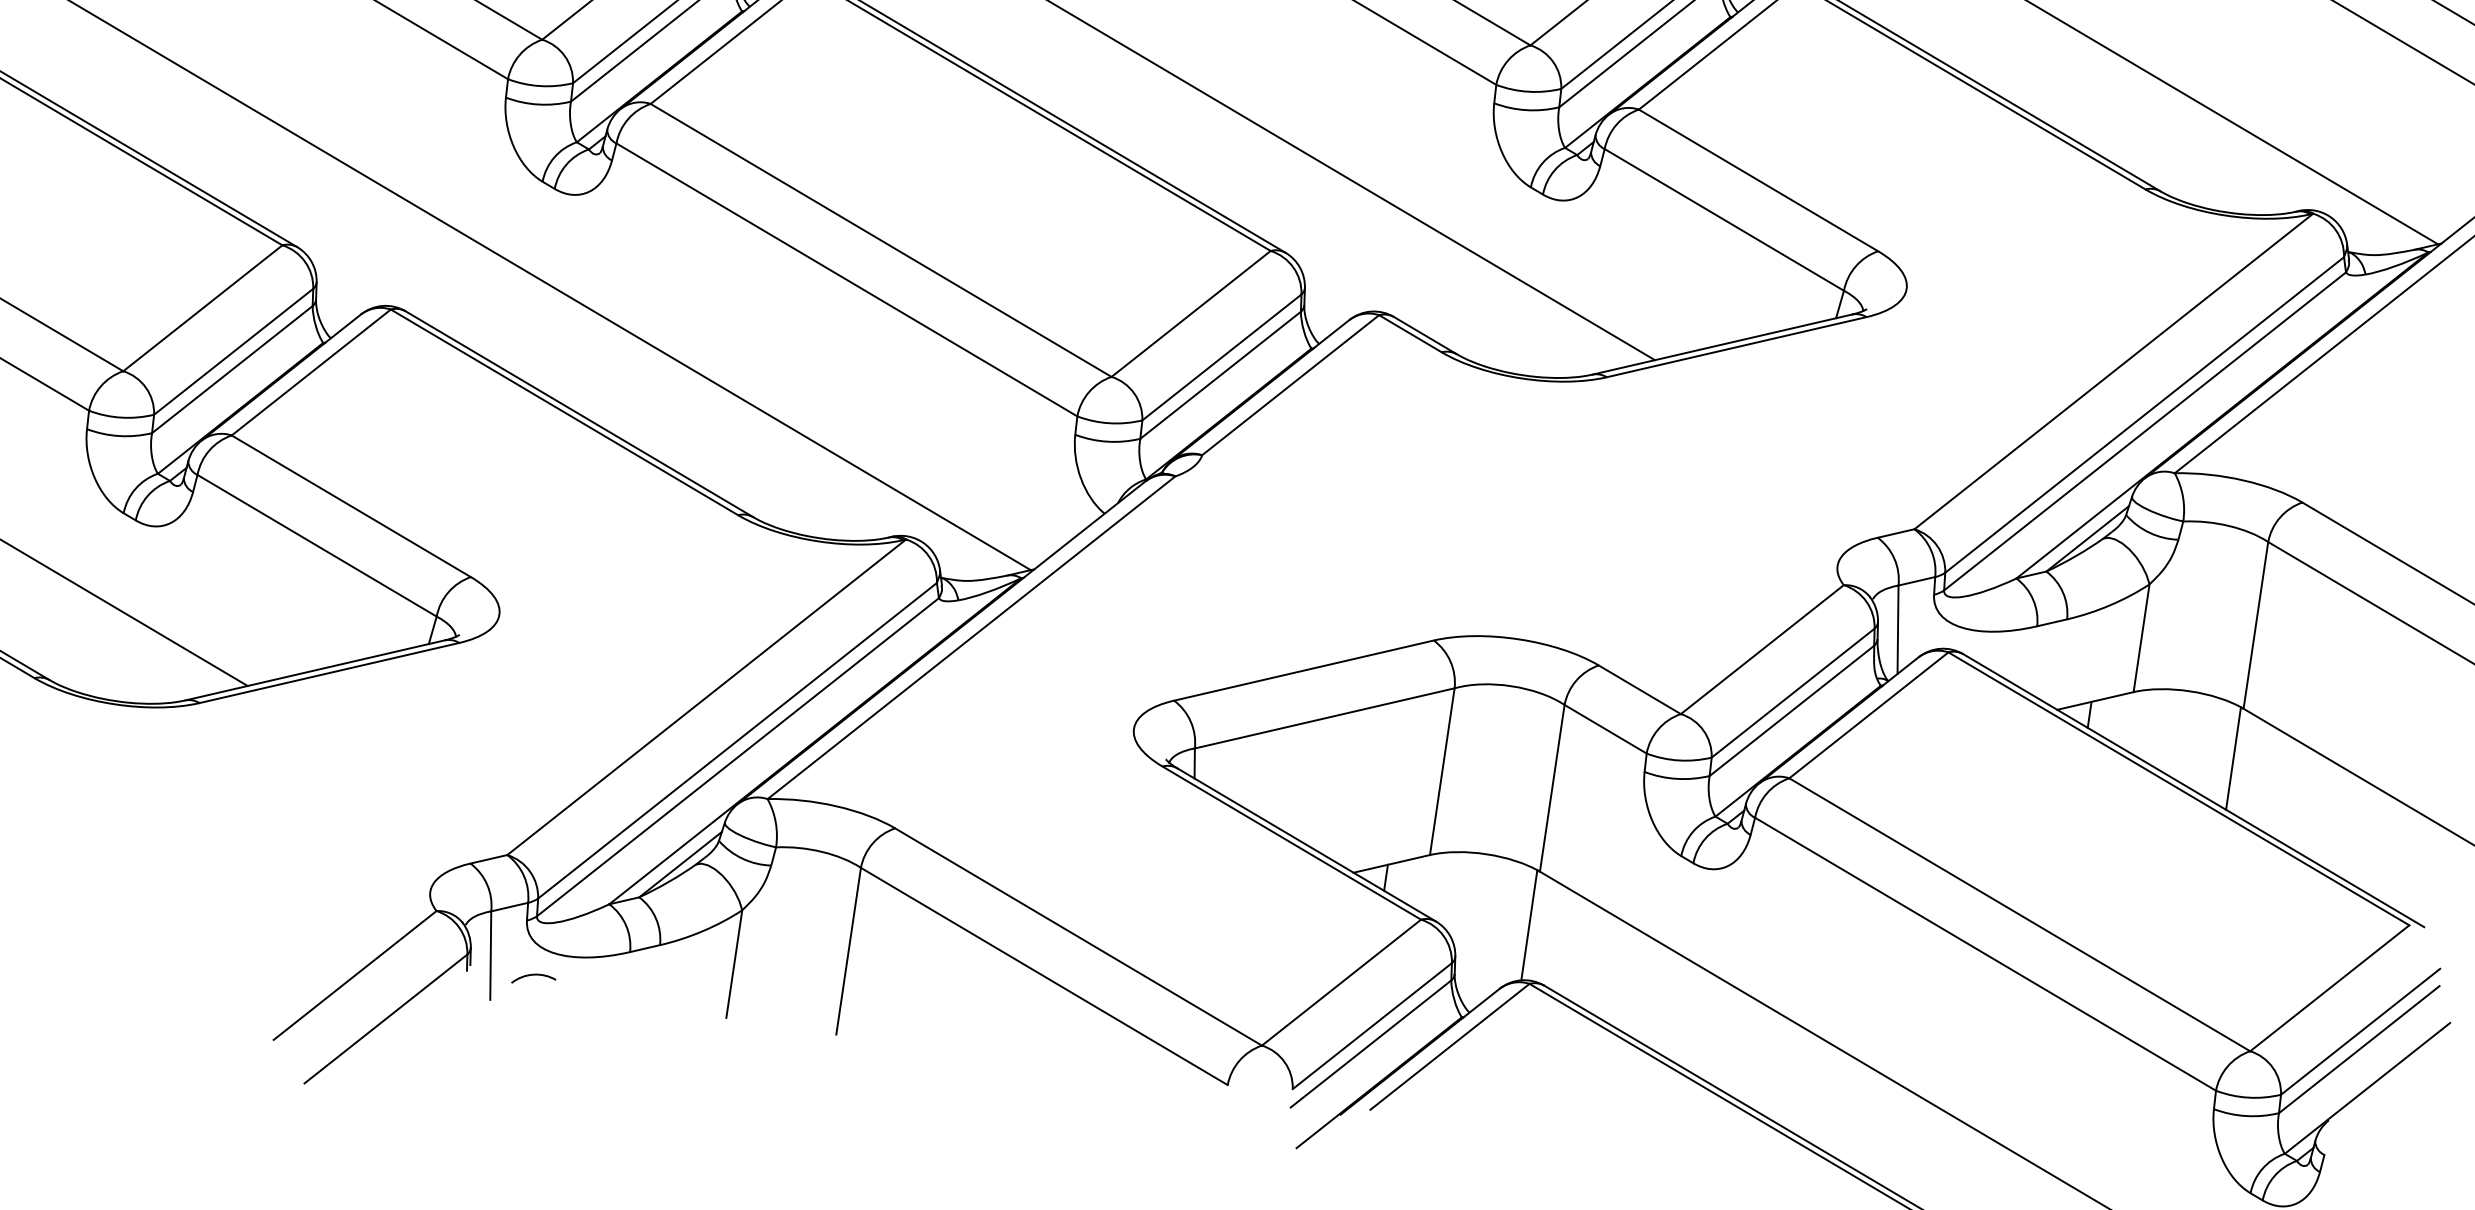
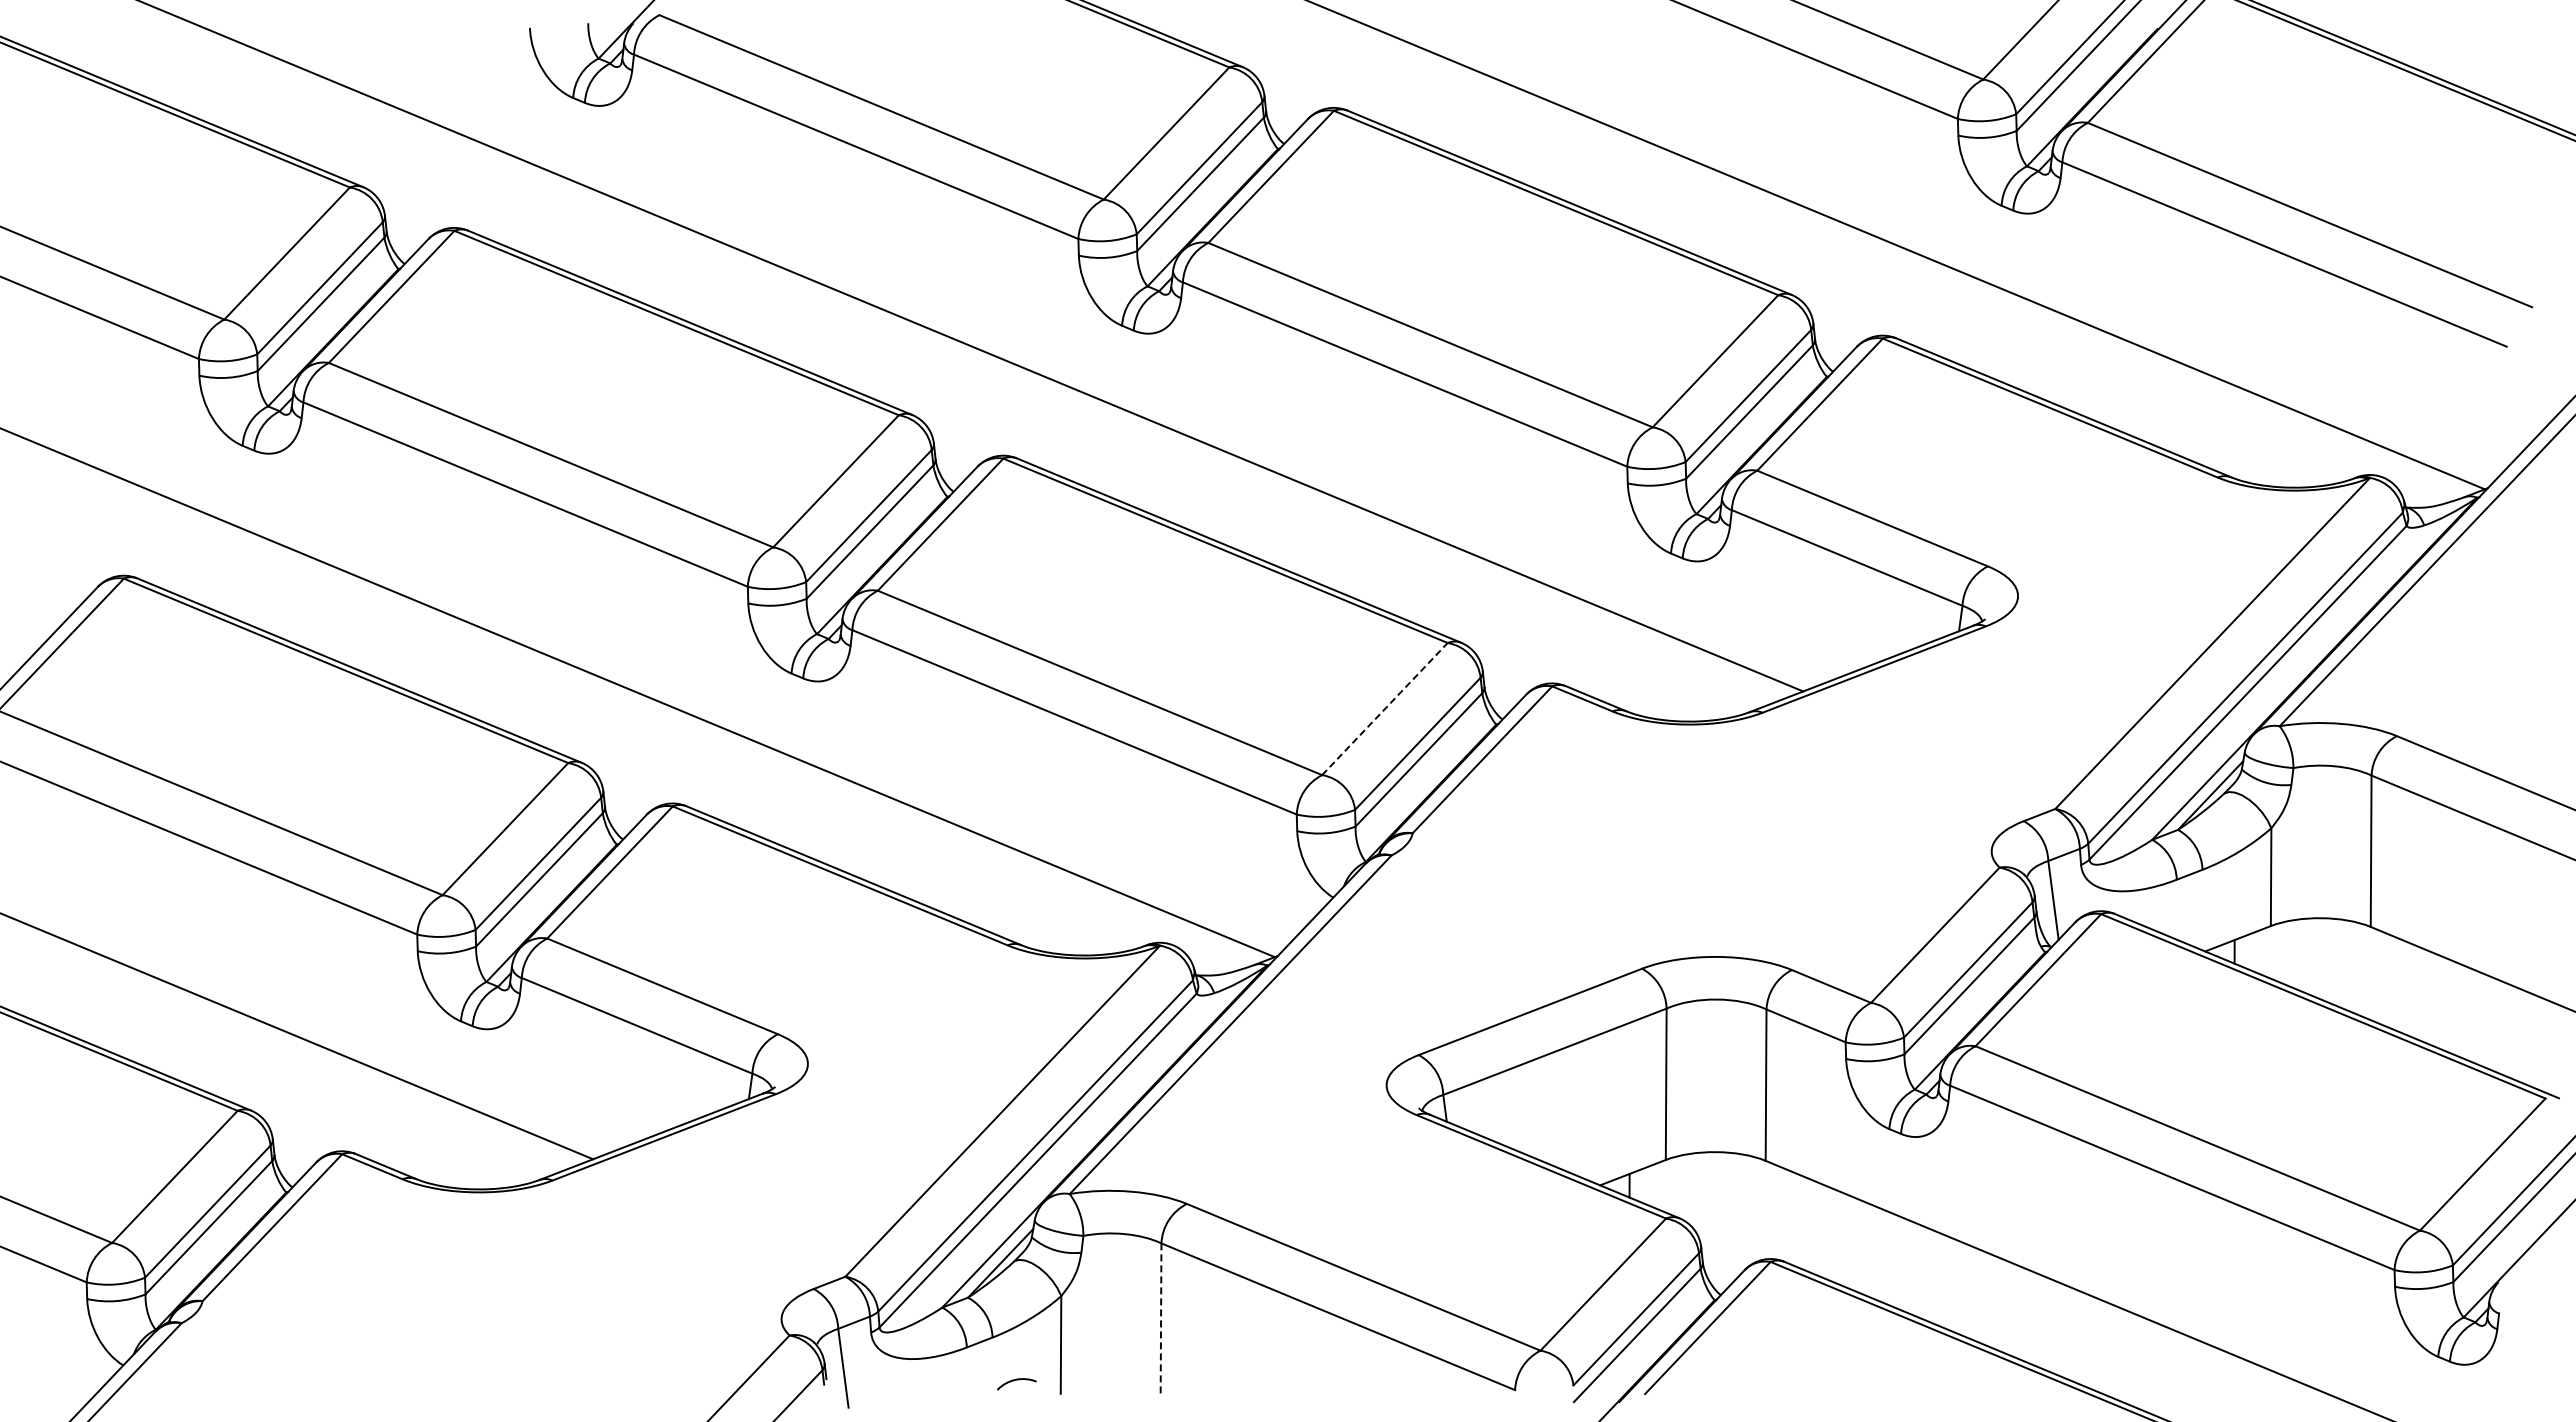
line: (1191, 313) -> (1385, 708), solid -> dashed
line: (2232, 758) -> (2367, 972), removed
line: (1528, 924) -> (1762, 1209), removed
line: (849, 951) -> (1161, 1319), solid -> dashed
arc: (534, 975) -> (1016, 1380), moved

